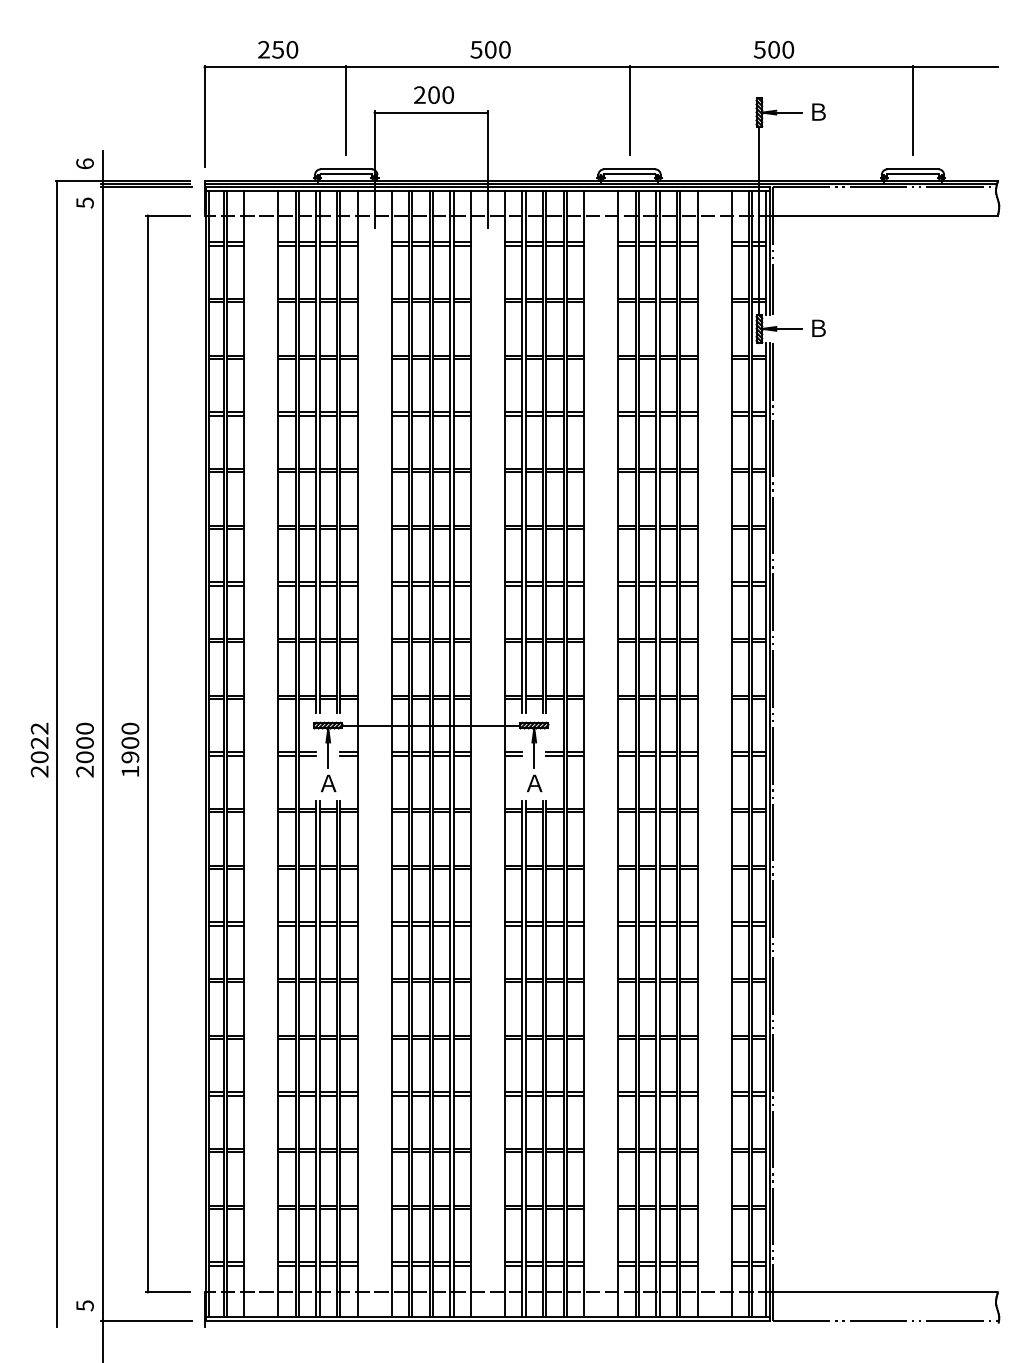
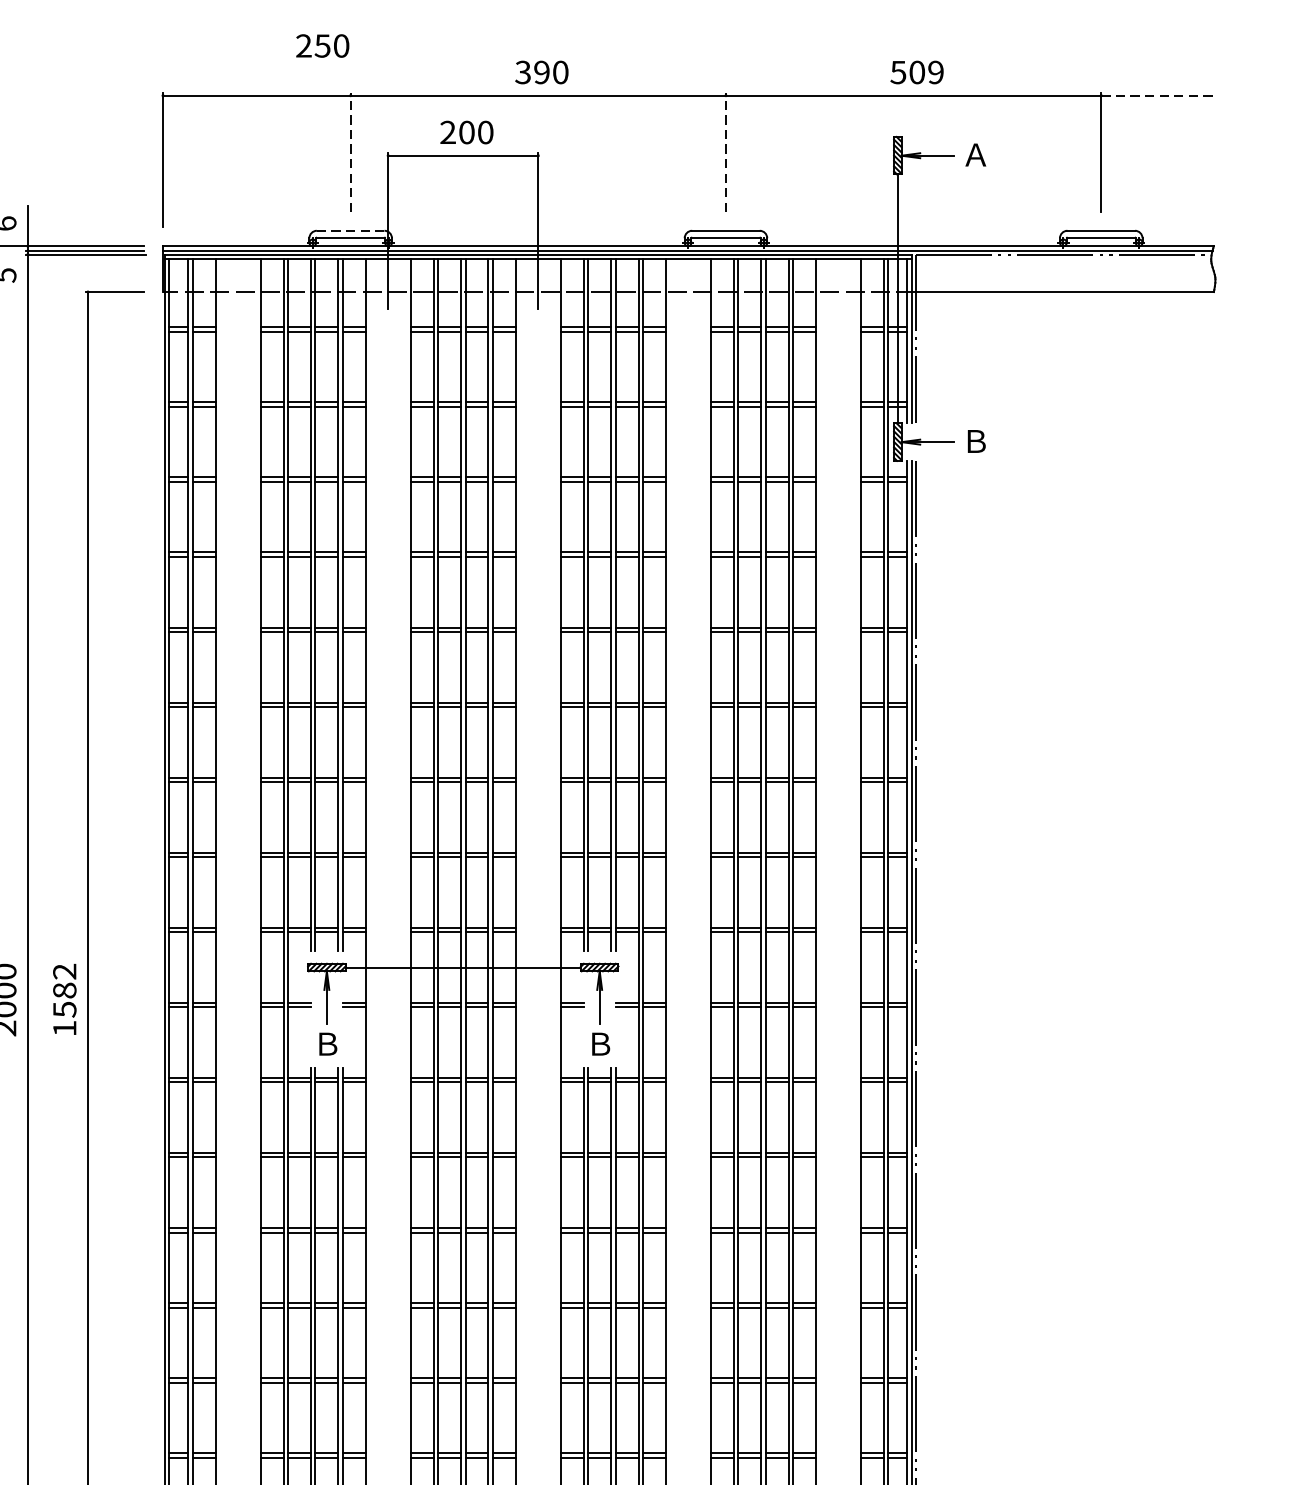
text: (278, 49) -> (323, 45), moved
text: (483, 49) -> (532, 72), 500 -> 390
text: (788, 49) -> (936, 72), 500 -> 509
line: (955, 67) -> (1157, 95), solid -> dashed
line: (346, 110) -> (351, 152), solid -> dashed
line: (629, 110) -> (725, 152), solid -> dashed
text: (817, 111) -> (974, 154), Ｂ -> Ａ
line: (346, 169) -> (351, 231), solid -> dashed
text: (130, 742) -> (64, 989), 1900 -> 1582
text: (328, 783) -> (327, 1044), Ａ -> Ｂ
text: (534, 783) -> (599, 1044), Ａ -> Ｂ

